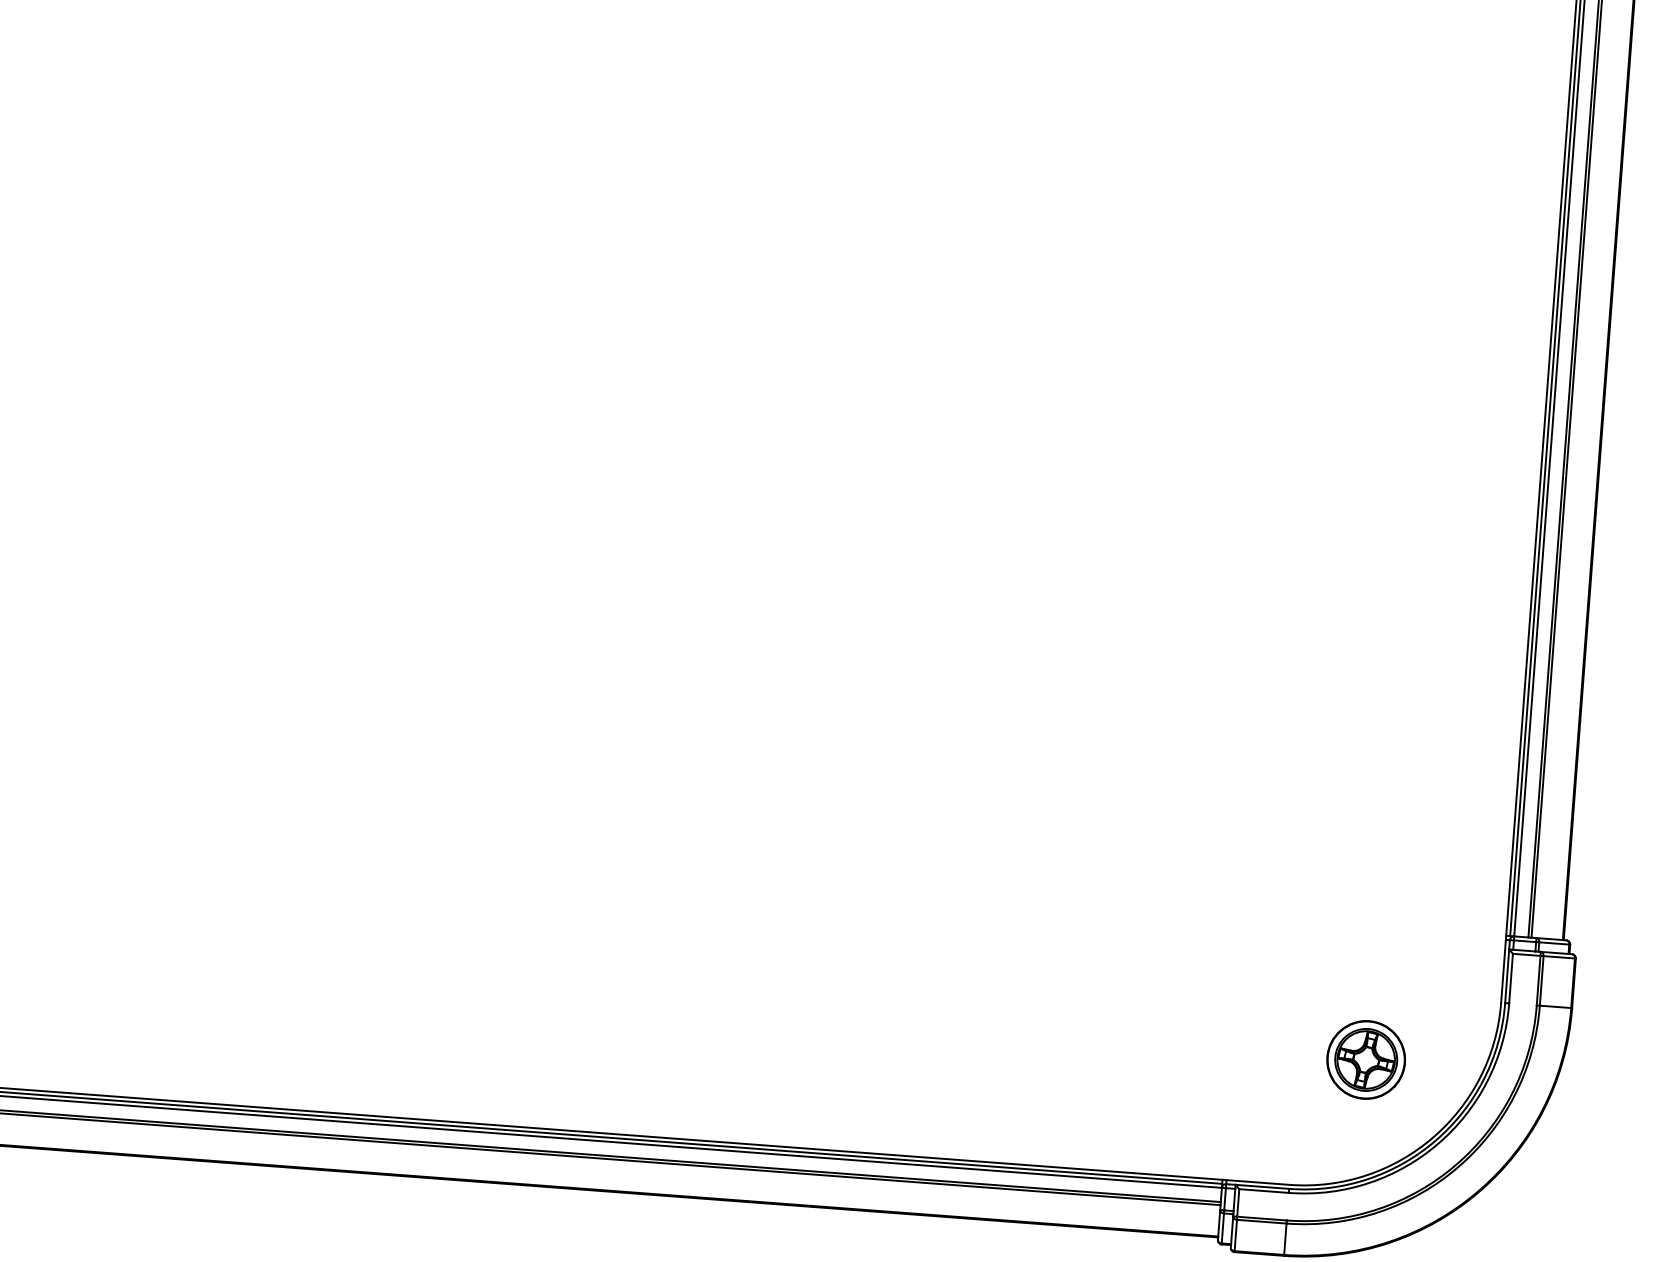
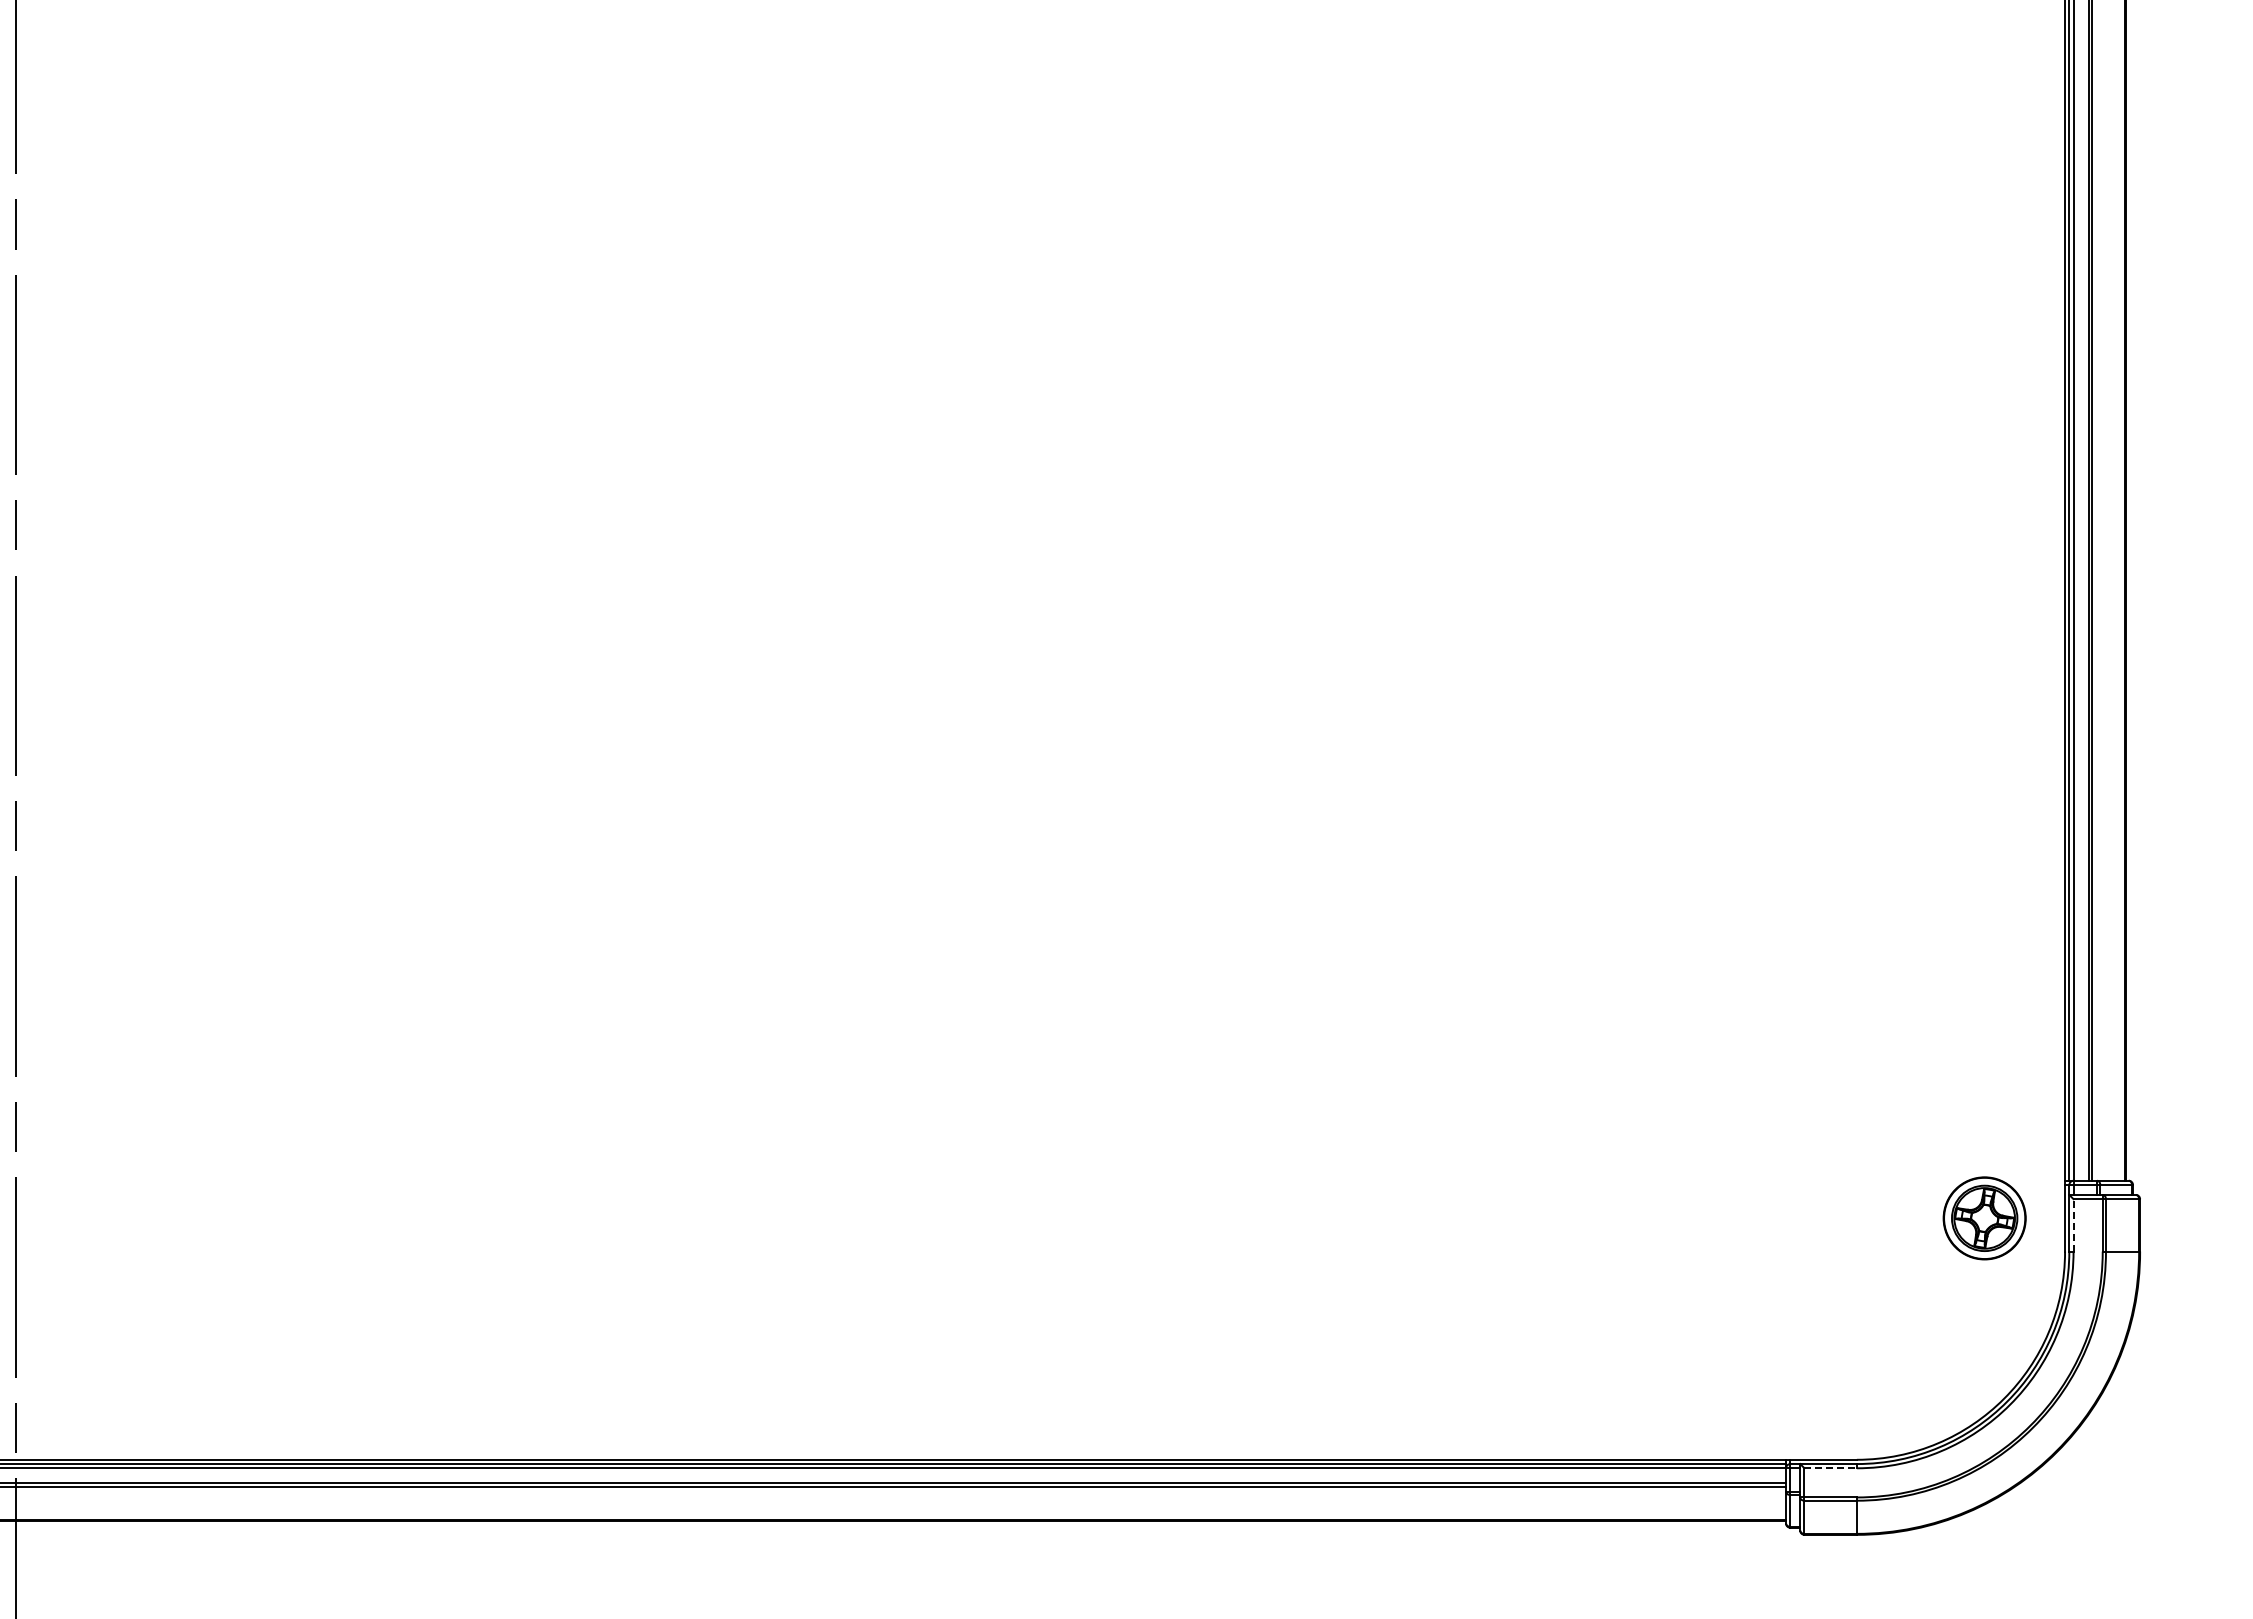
line: (1511, 977) -> (2073, 1224), solid -> dashed
part: (1366, 1060) -> (1984, 1218), moved
line: (1264, 1191) -> (1831, 1468), solid -> dashed

